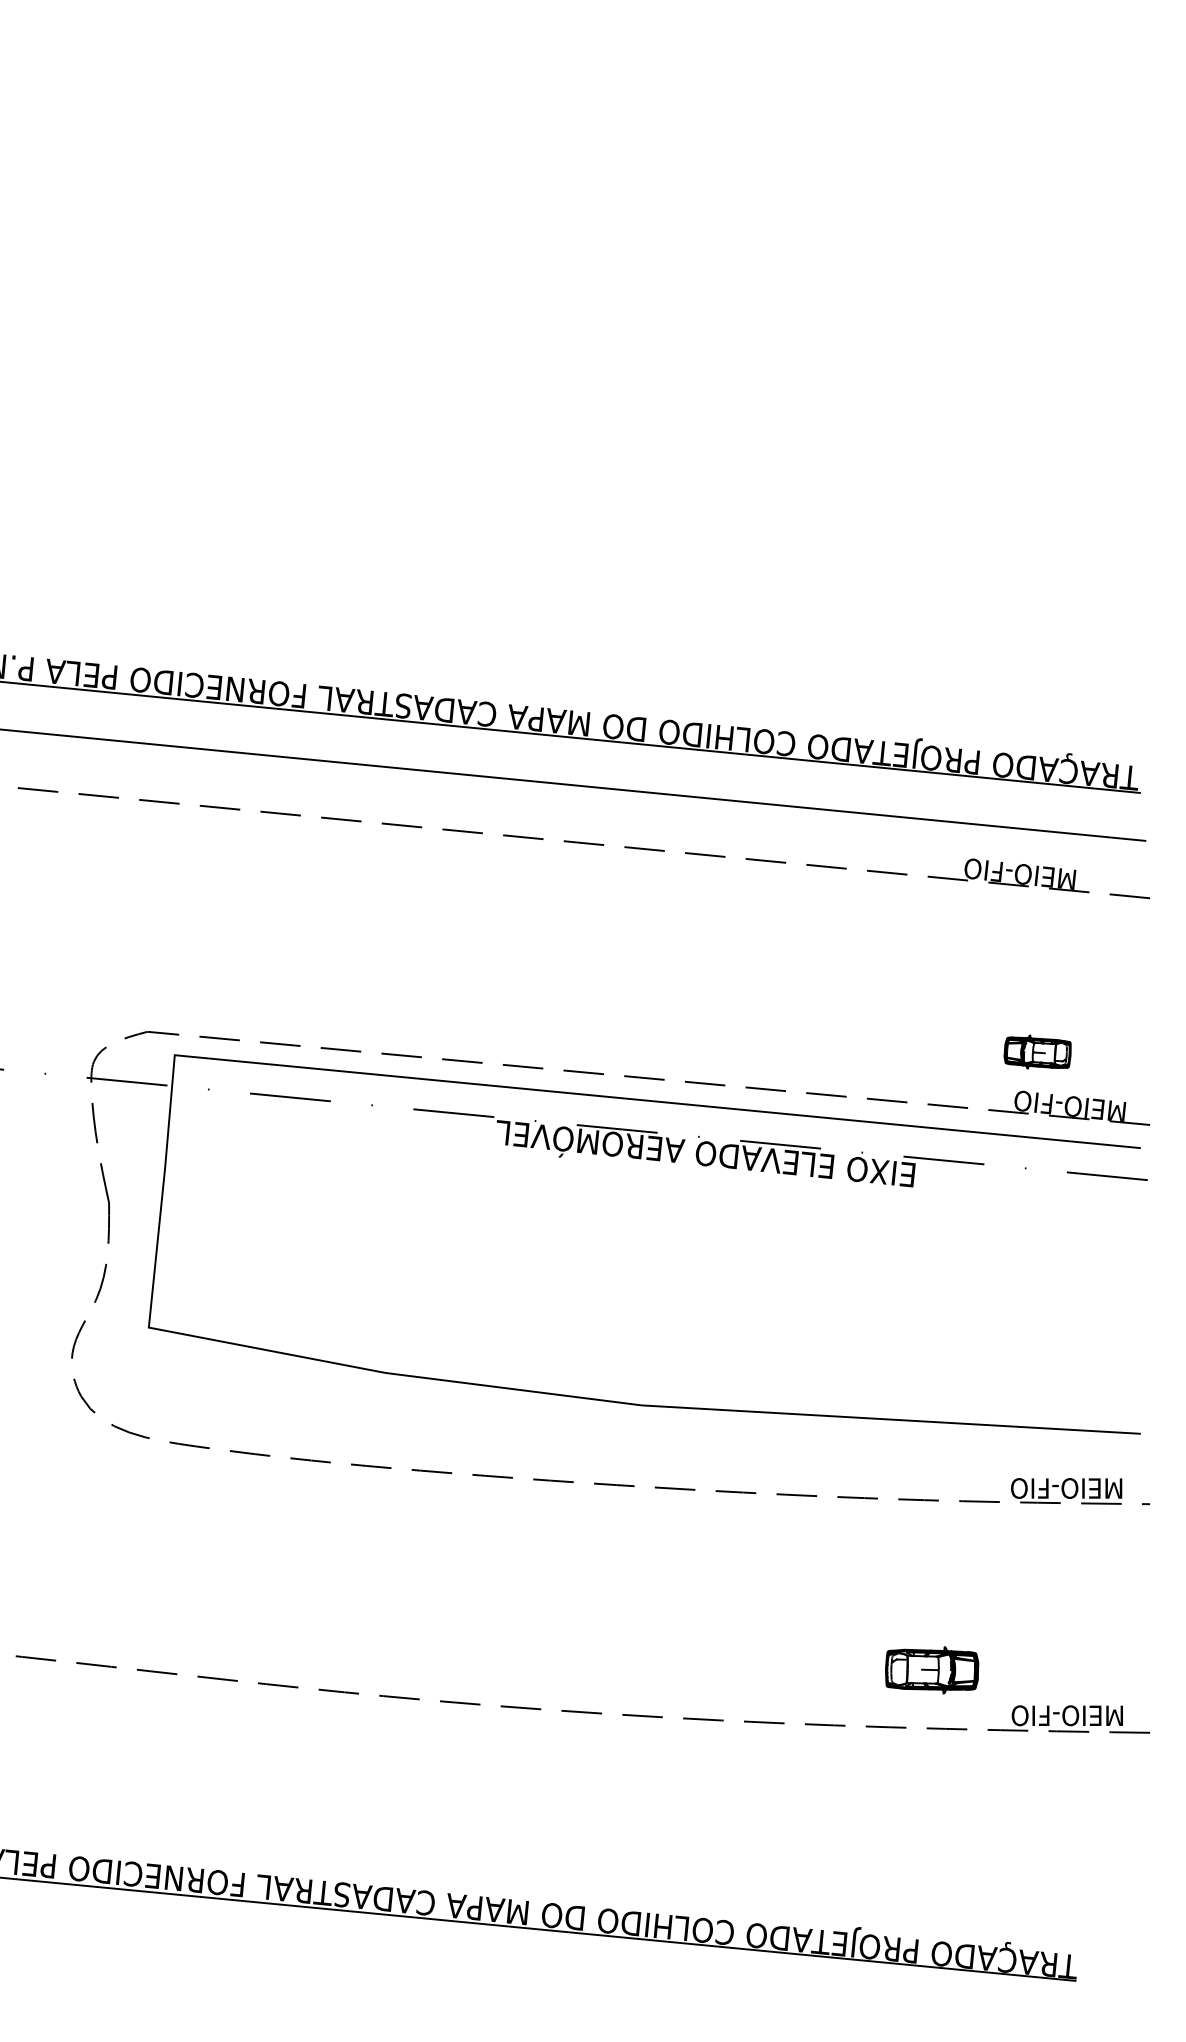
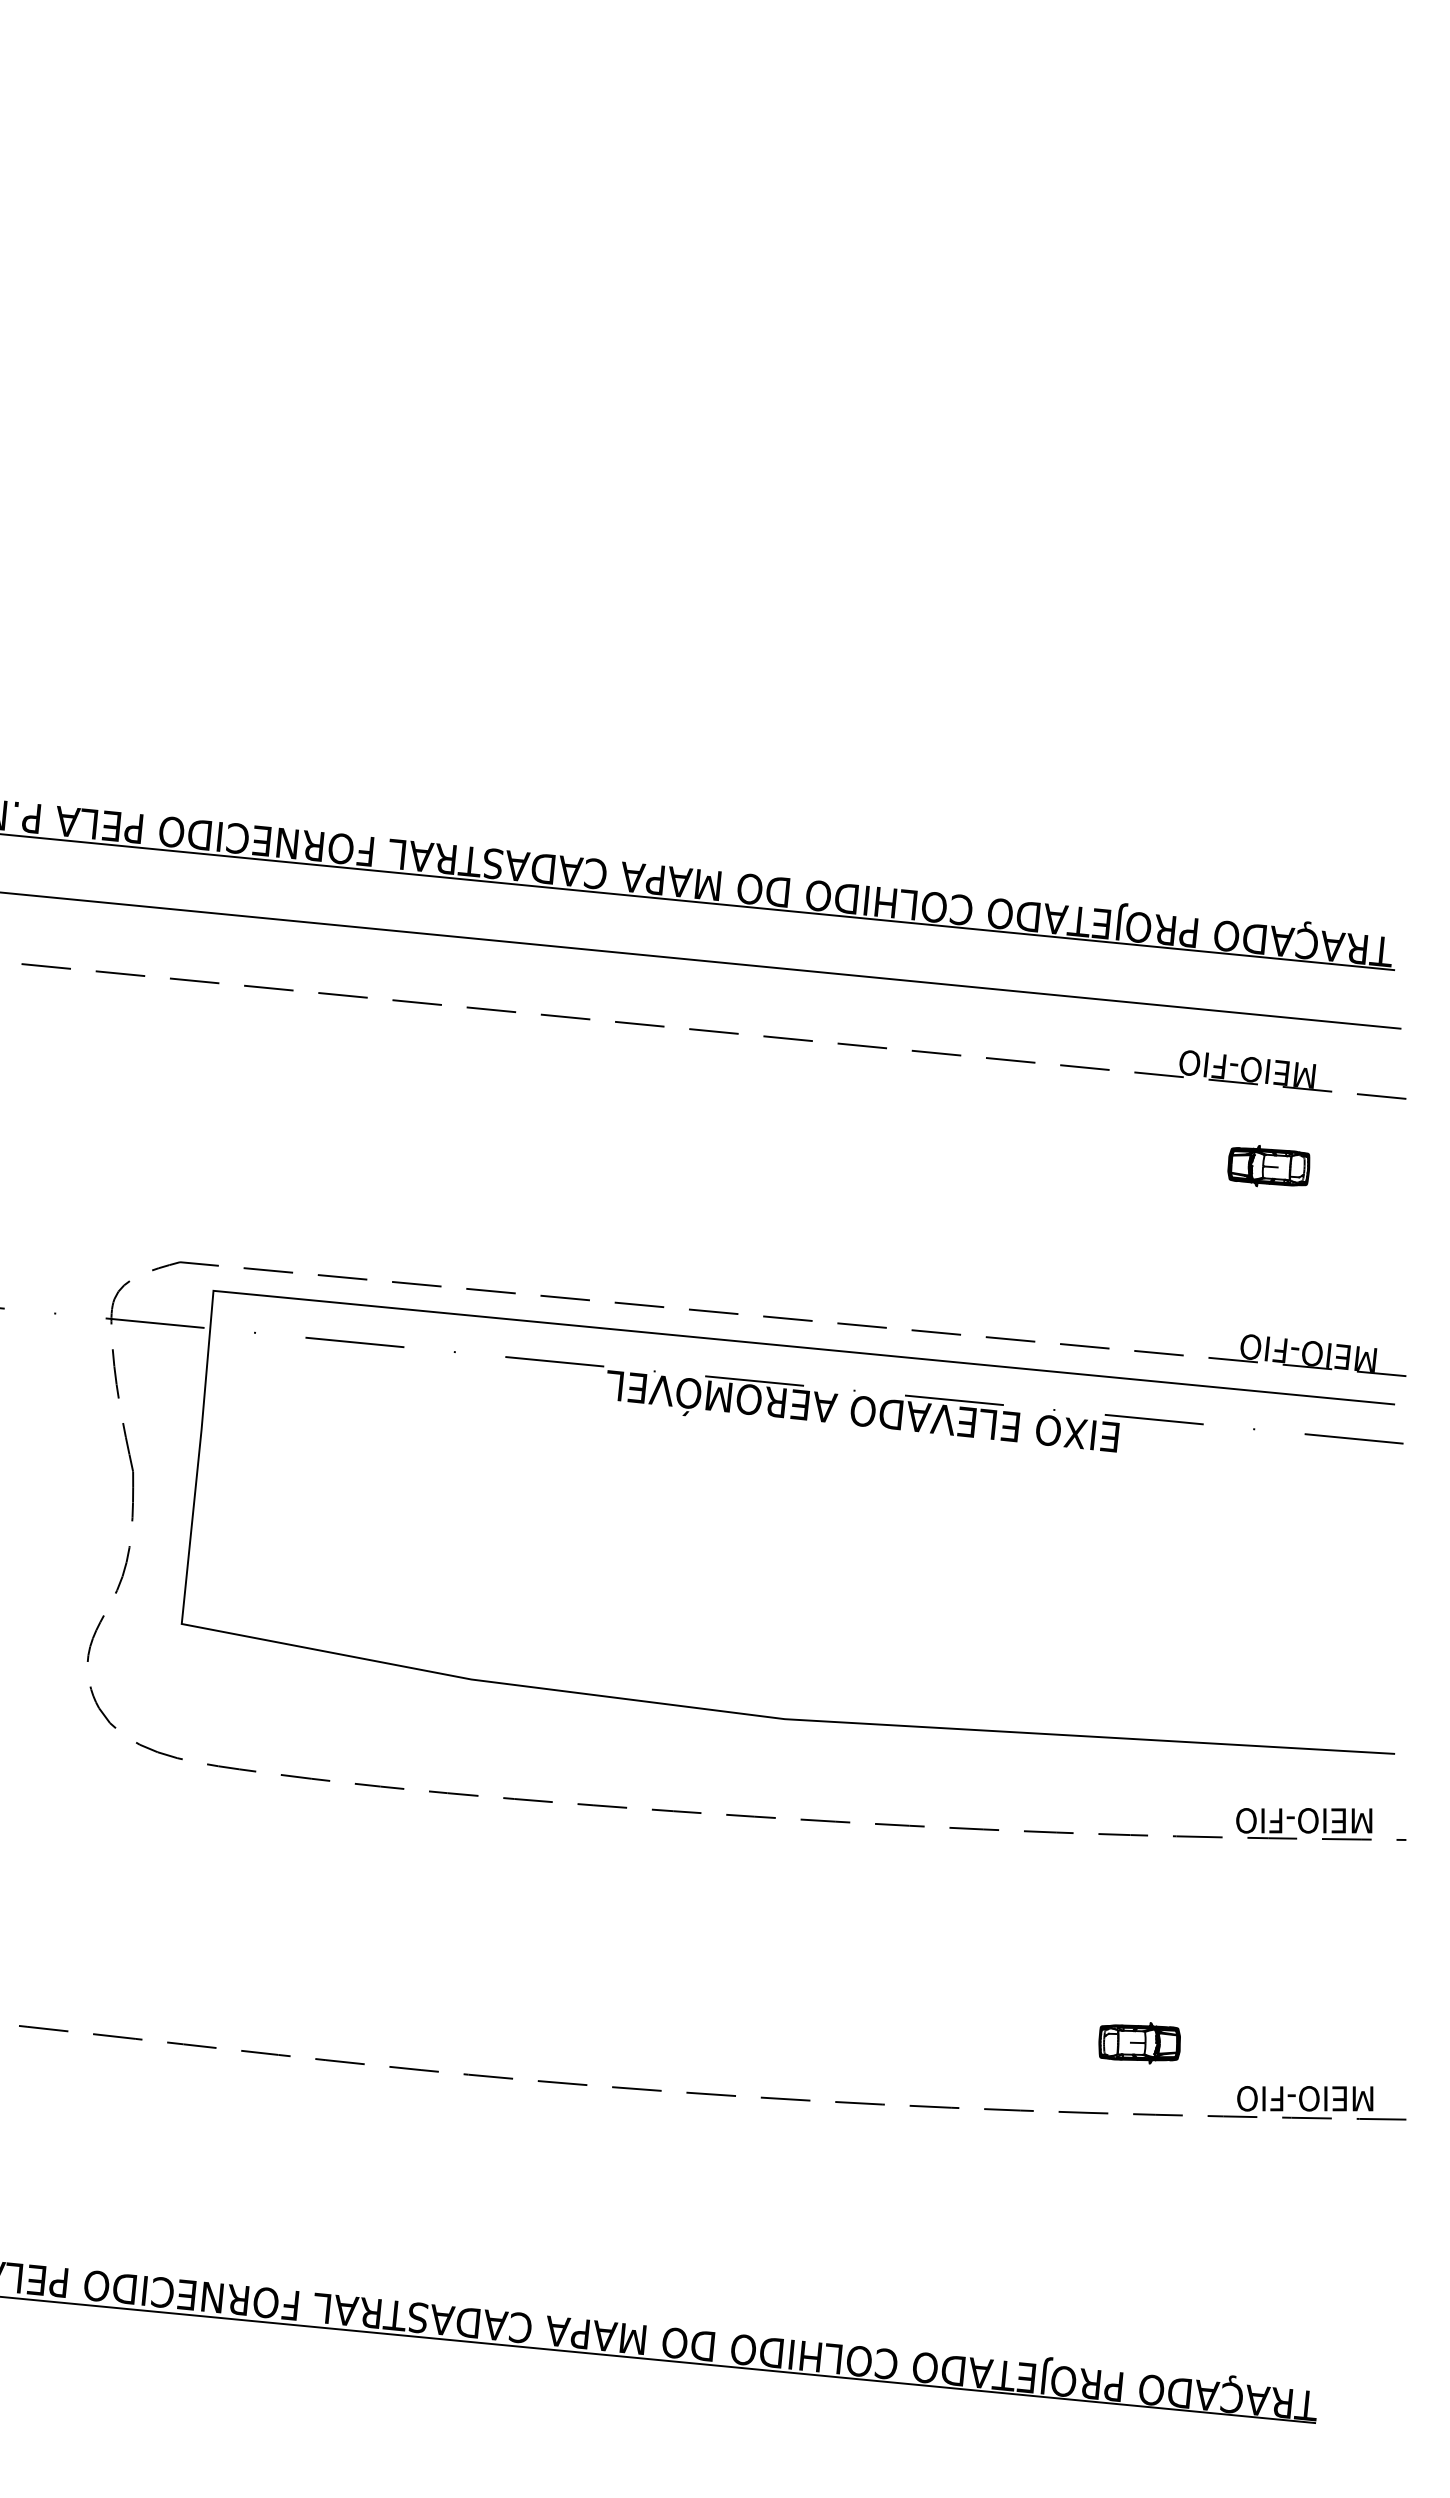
part: (1037, 1052) -> (1268, 1166), moved
part: (931, 1670) -> (1139, 2043), size x0.71

